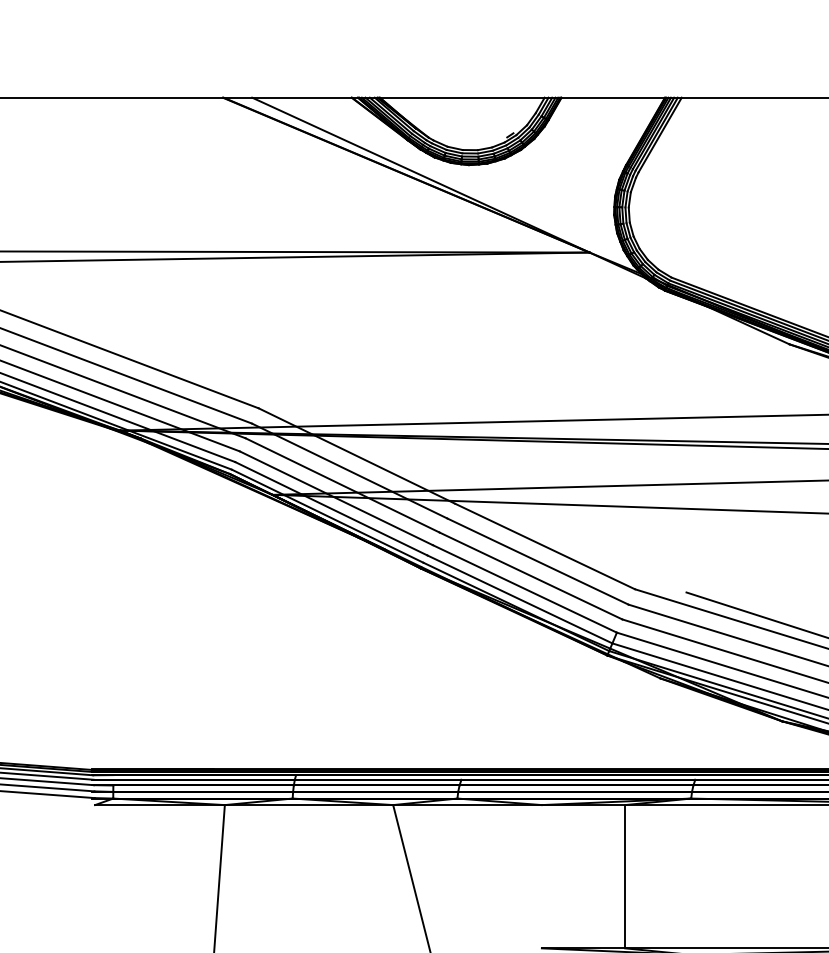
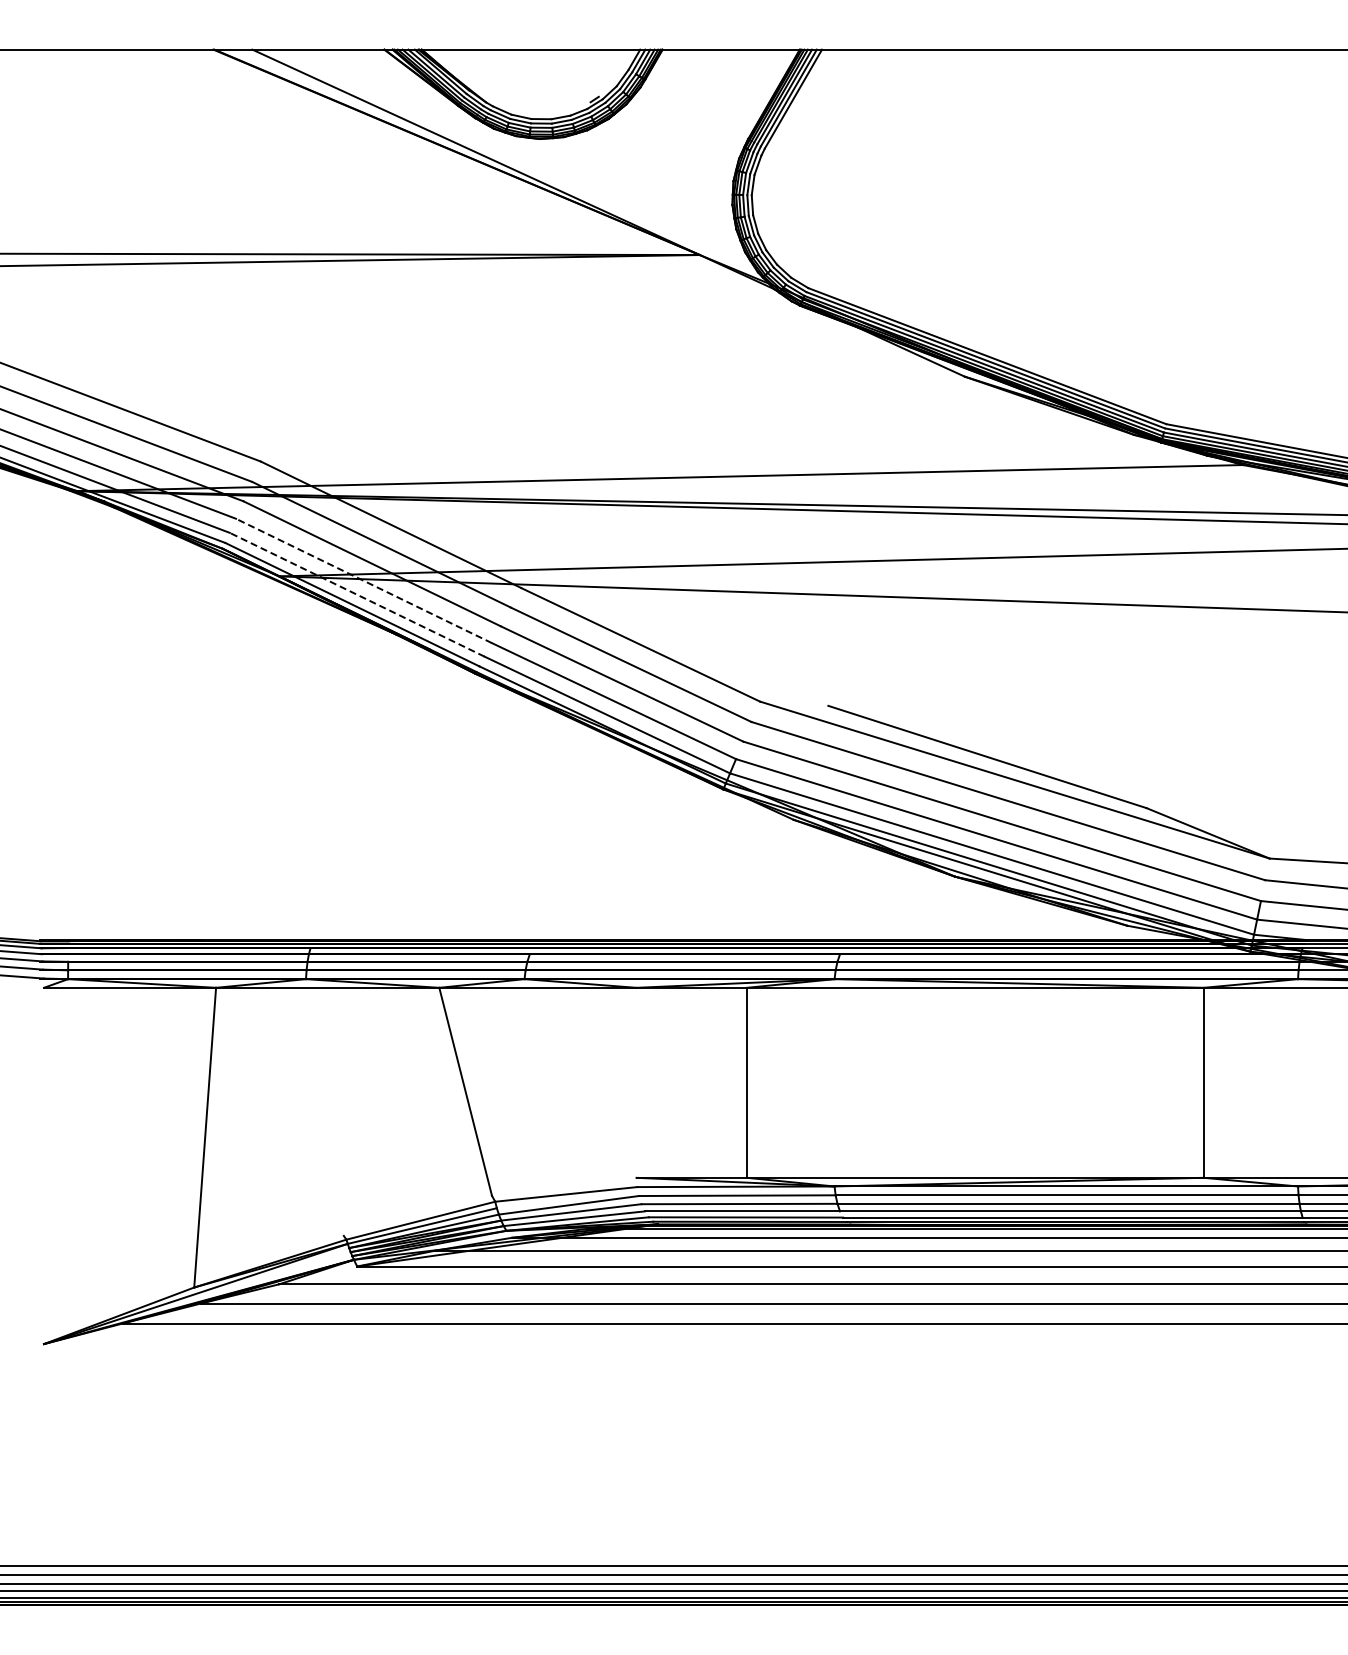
line: (336, 497) -> (363, 580), solid -> dashed
line: (331, 508) -> (357, 594), solid -> dashed

